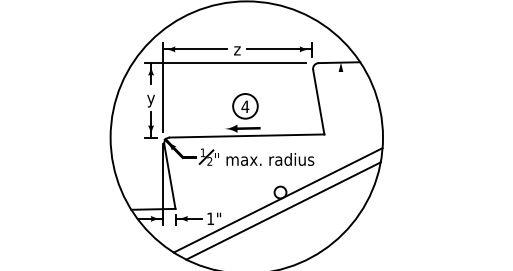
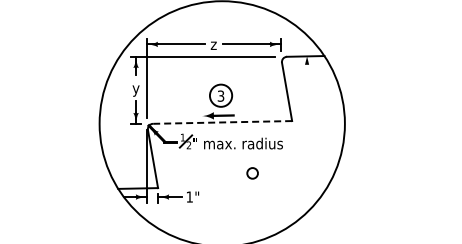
text: (244, 106) -> (220, 95), 4 -> 3
line: (247, 136) -> (222, 122), solid -> dashed
line: (278, 200) -> (250, 180), removed
line: (282, 210) -> (254, 189), removed

